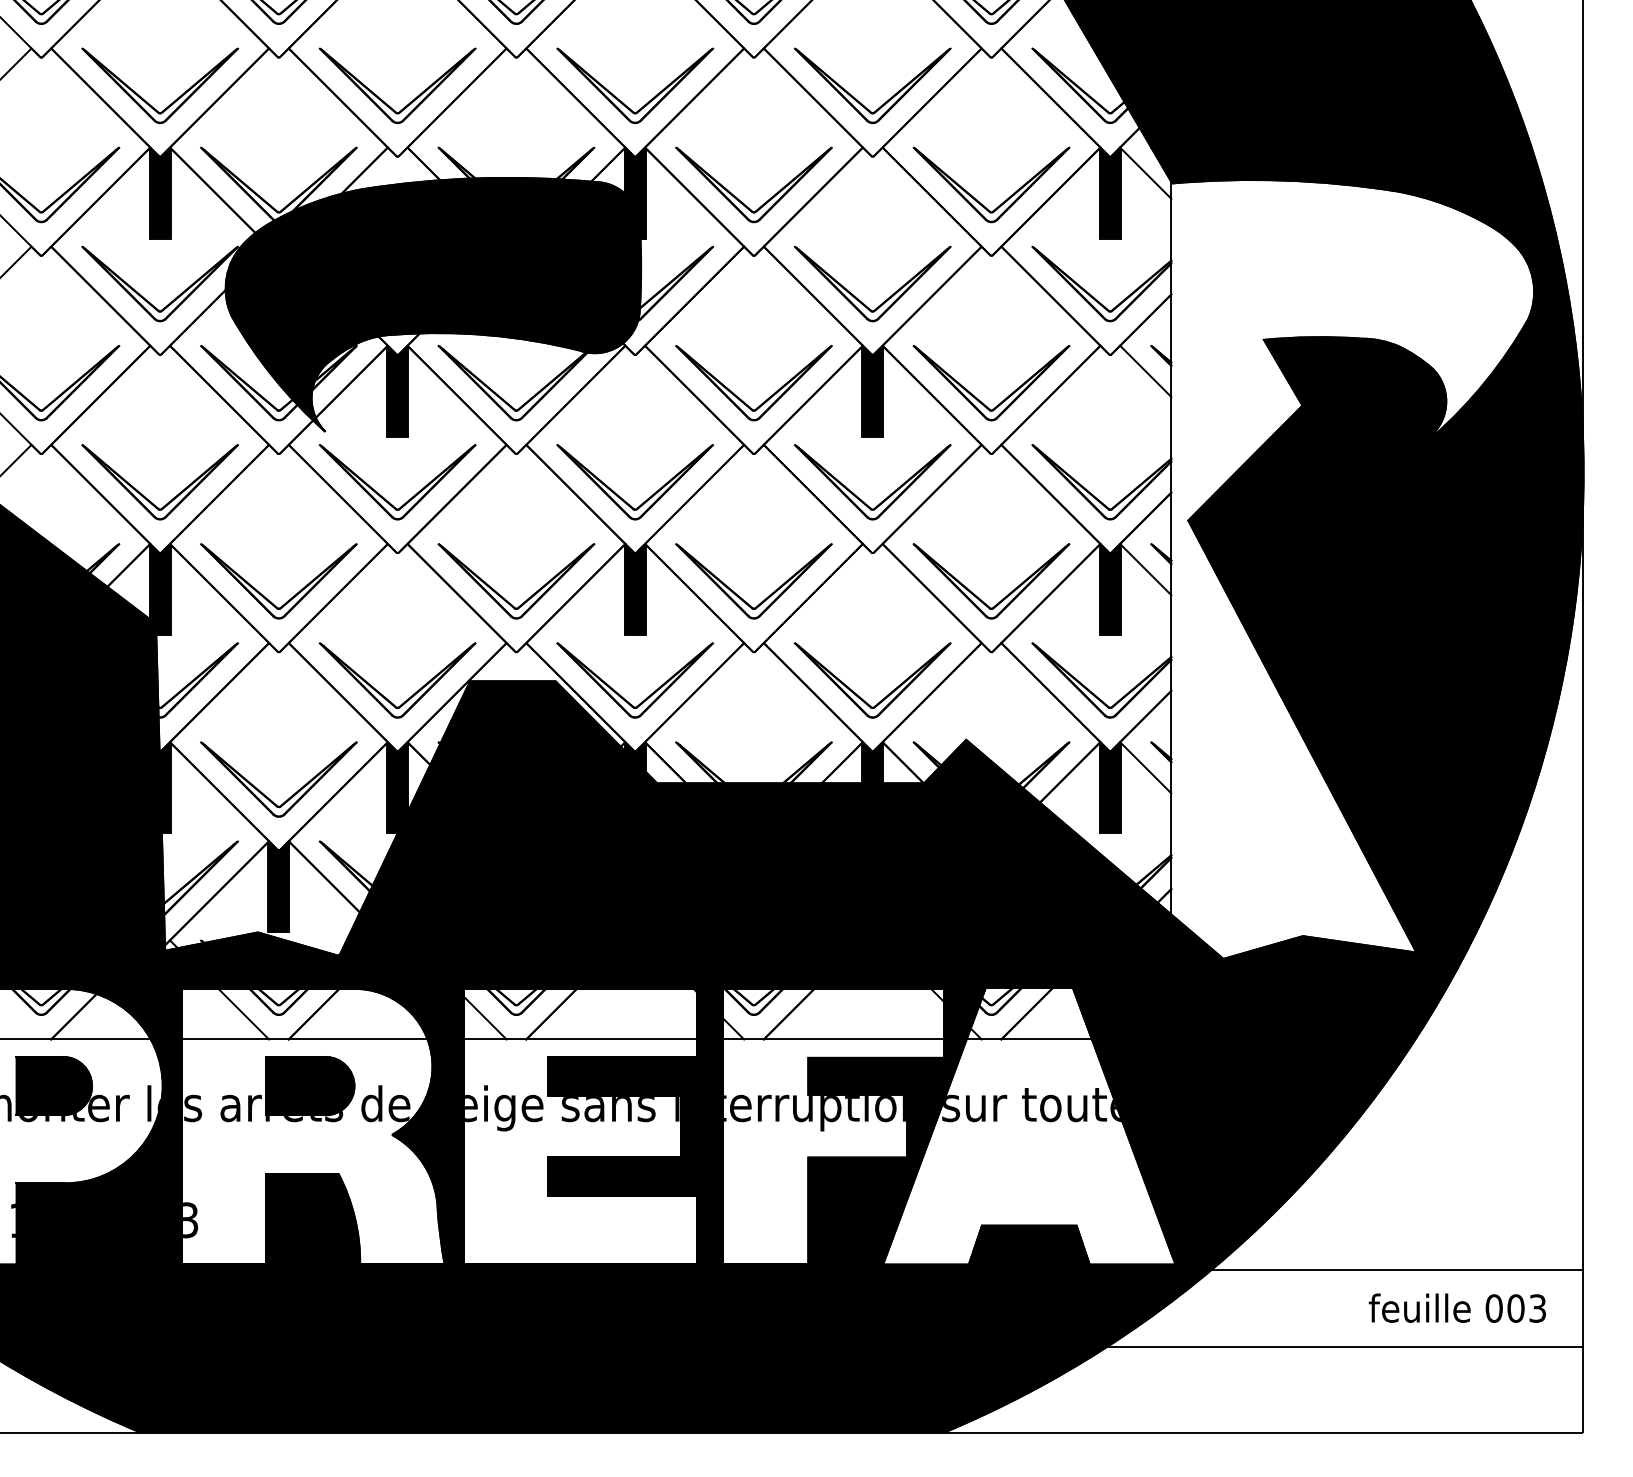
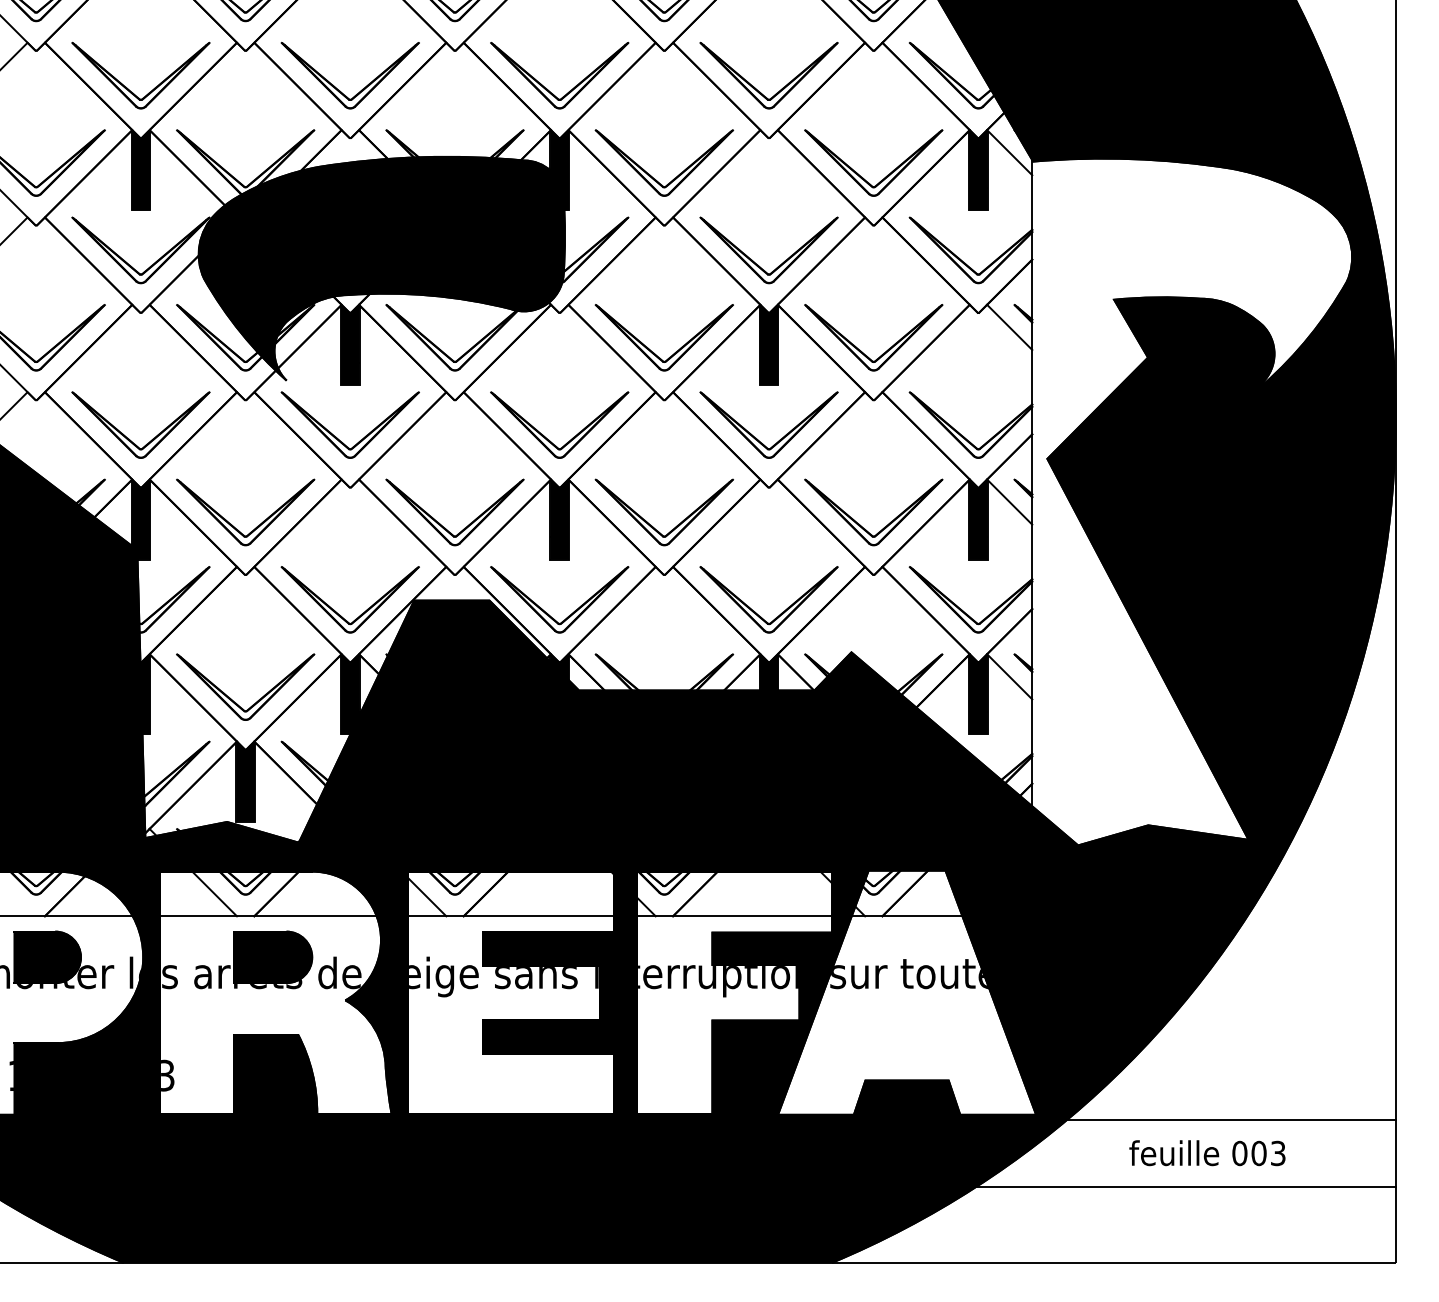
text: (1457, 1308) -> (1207, 1153), moved

